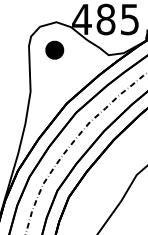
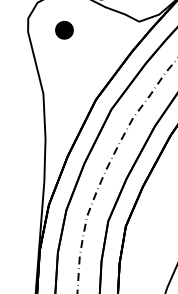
part: (54, 49) -> (63, 29), size x0.71

